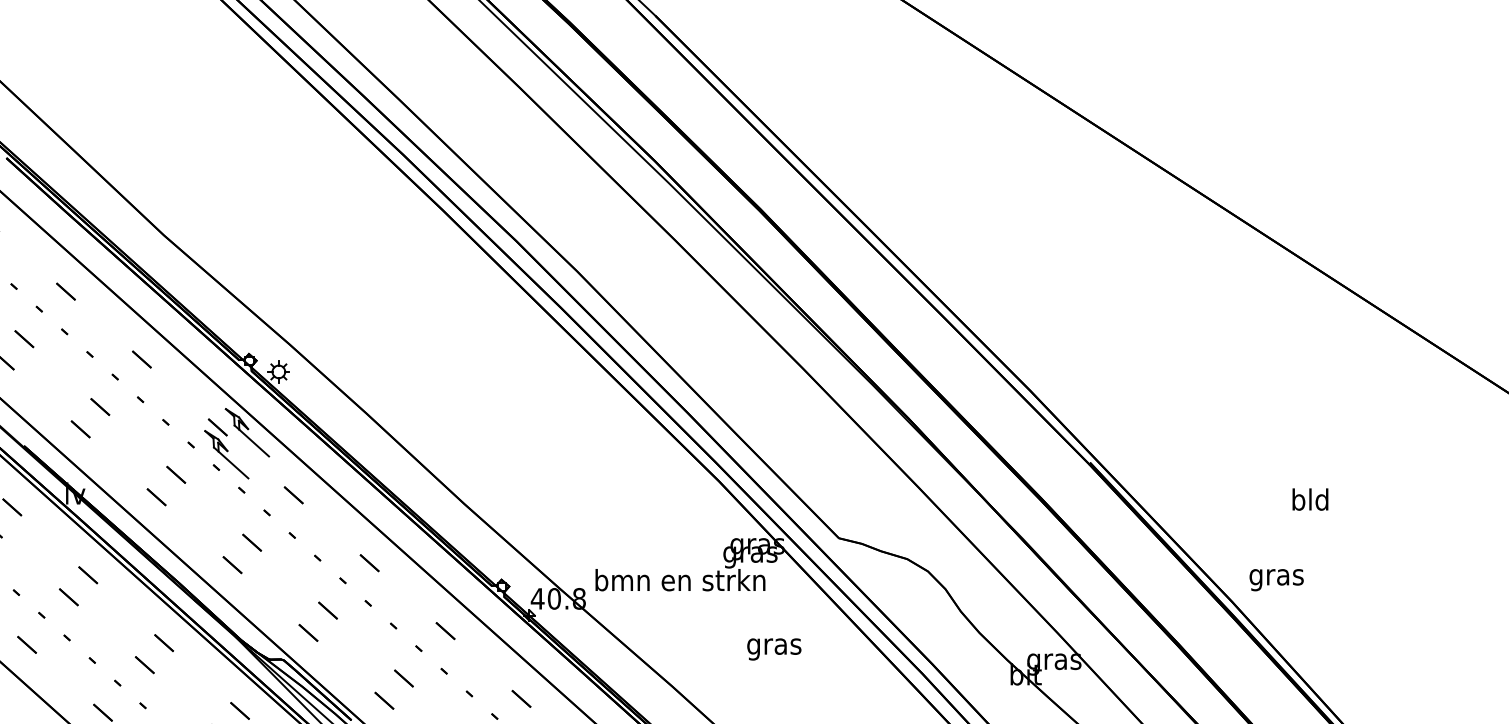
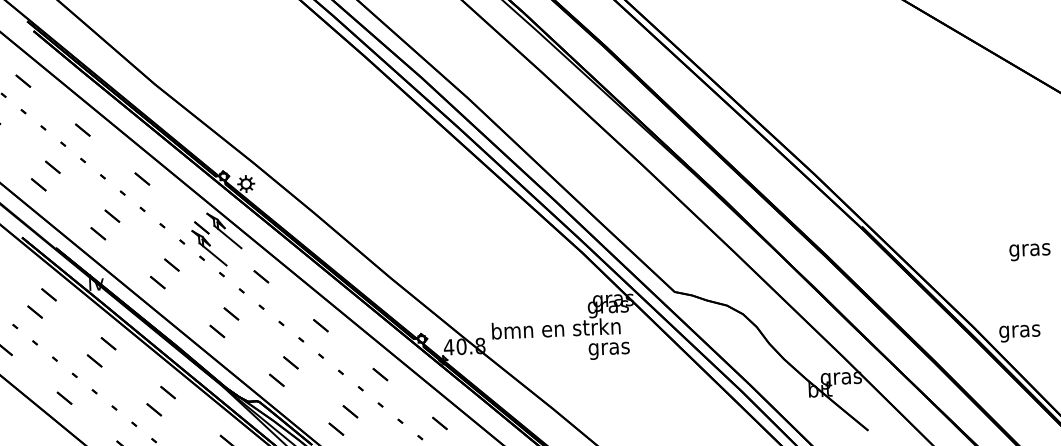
text: (1310, 502) -> (1029, 250), bld -> gras
text: (1276, 580) -> (1019, 333), moved
text: (774, 649) -> (609, 350), moved

